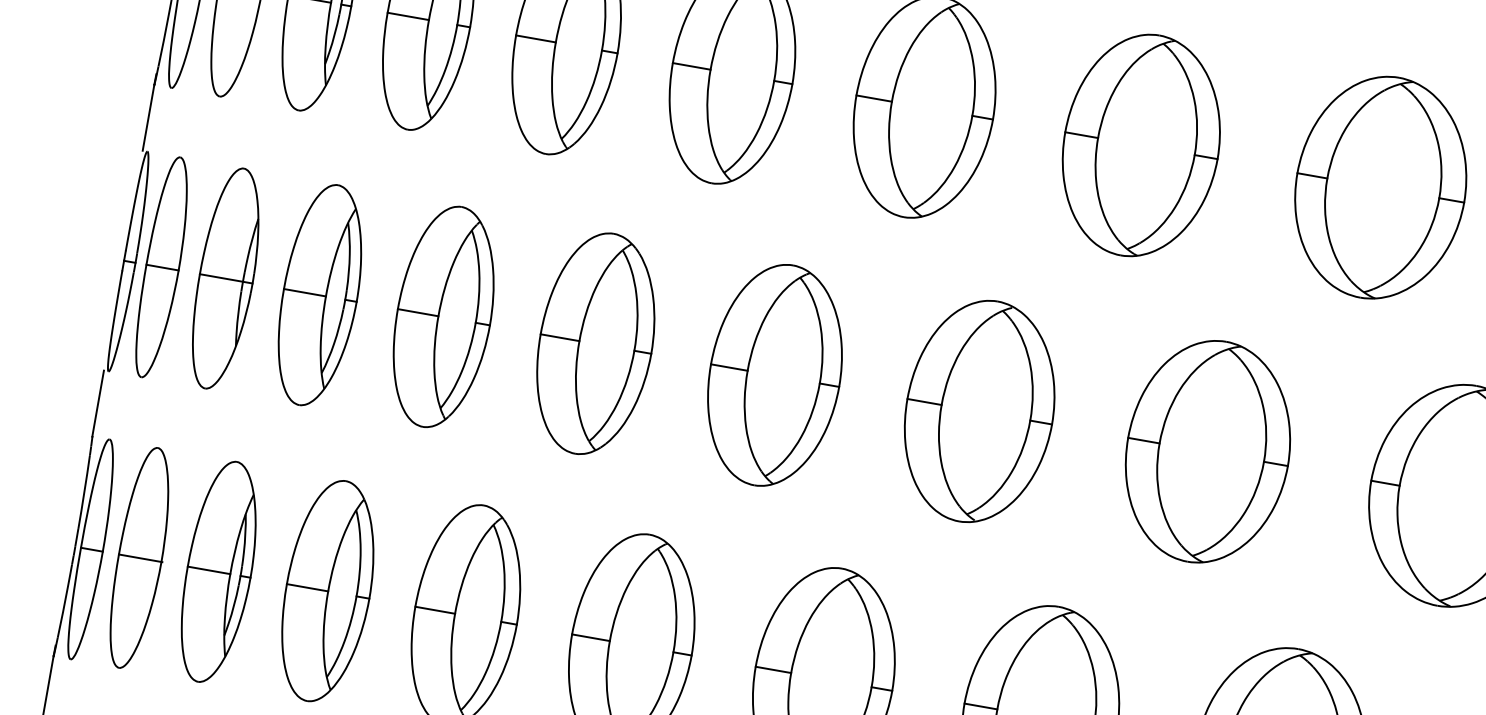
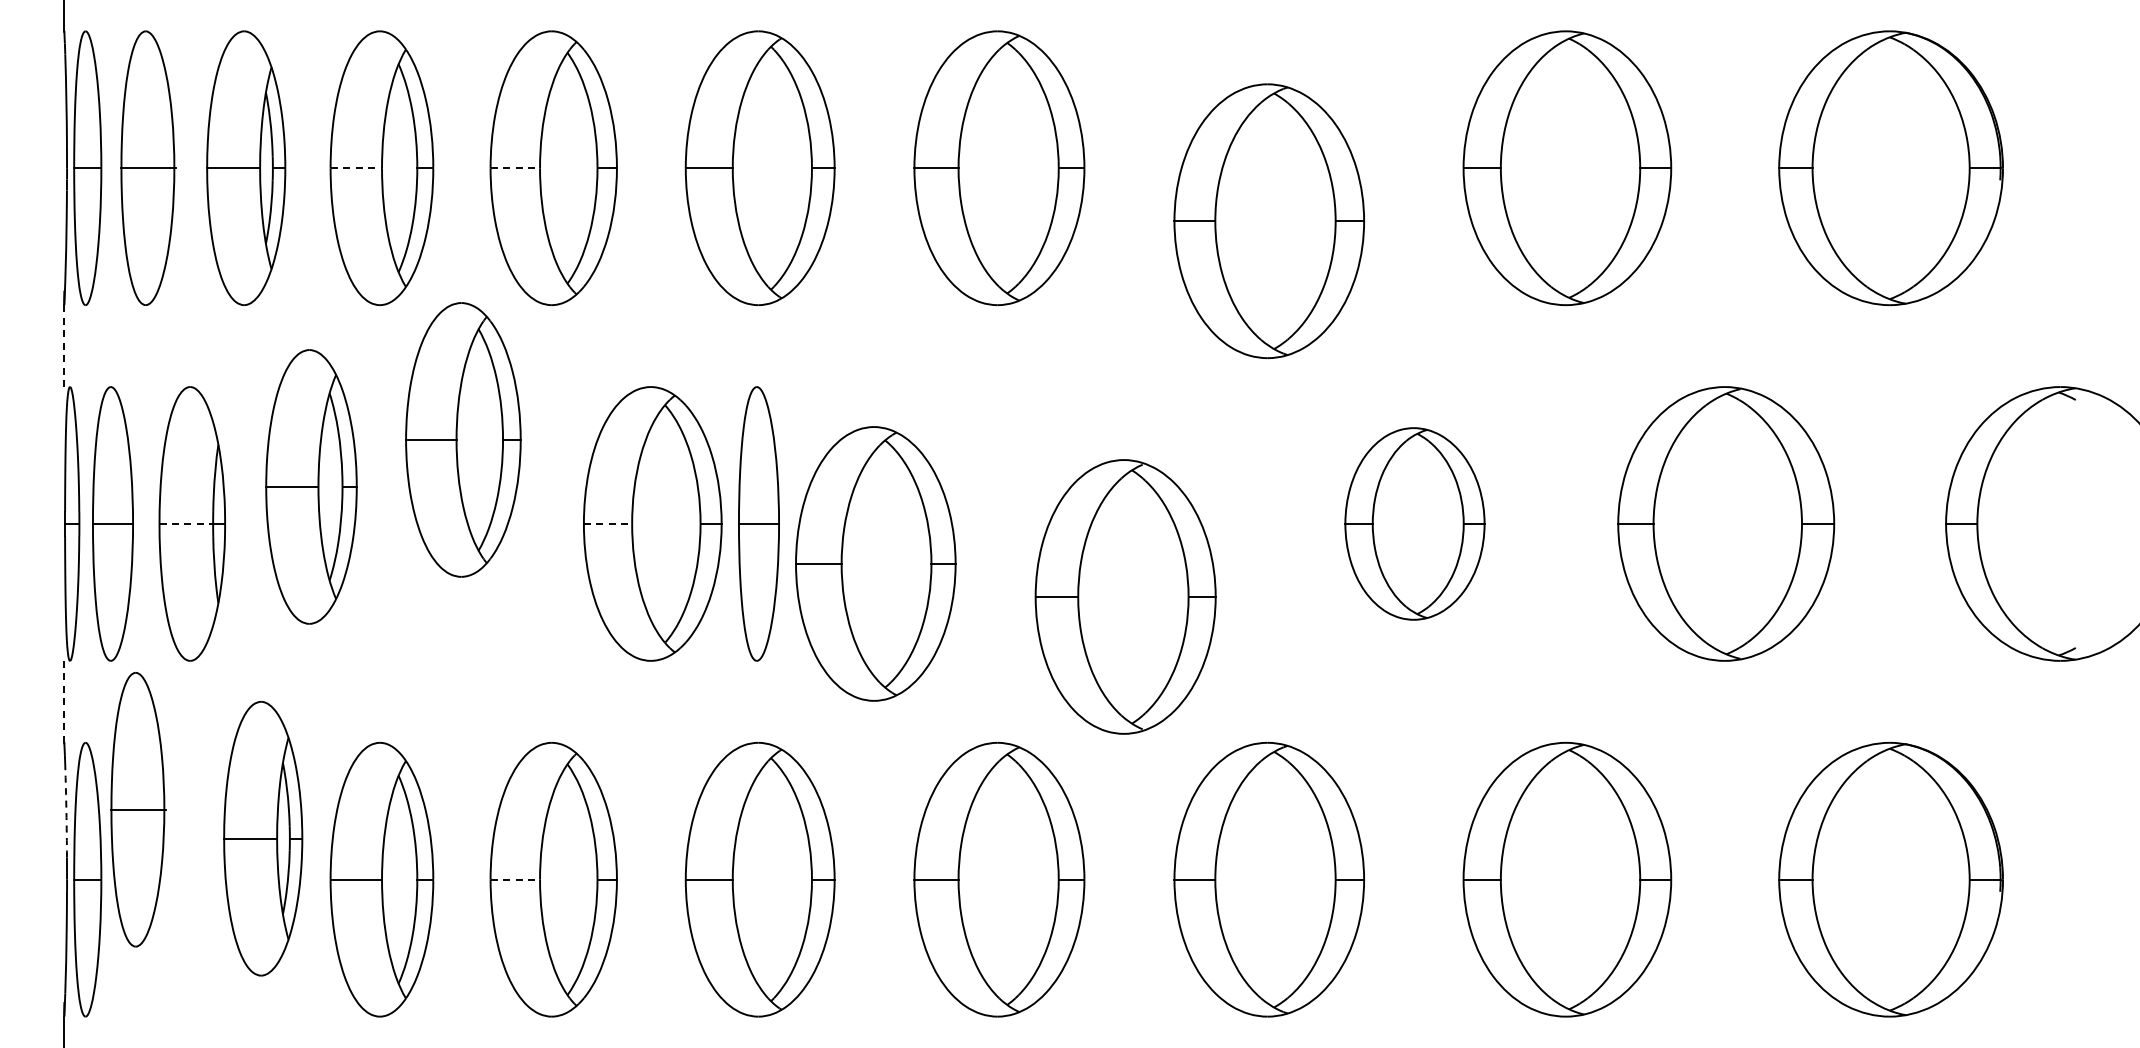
line: (408, 16) -> (356, 168), solid -> dashed
line: (536, 39) -> (515, 168), solid -> dashed
line: (148, 118) -> (64, 346), solid -> dashed
part: (1140, 145) -> (1268, 221), moved
line: (221, 277) -> (186, 523), solid -> dashed
part: (320, 295) -> (311, 486), moved
part: (444, 316) -> (463, 439), moved
line: (560, 337) -> (608, 523), solid -> dashed
part: (680, 358) -> (758, 523), added
part: (774, 375) -> (875, 563), moved
line: (98, 403) -> (64, 701), solid -> dashed
part: (979, 411) -> (1125, 596), moved
part: (1207, 451) -> (1414, 523), size x0.7
arc: (84, 491) -> (66, 811), solid -> dashed
part: (140, 558) -> (138, 809), moved
part: (219, 572) -> (263, 838), moved
line: (435, 610) -> (515, 879), solid -> dashed

